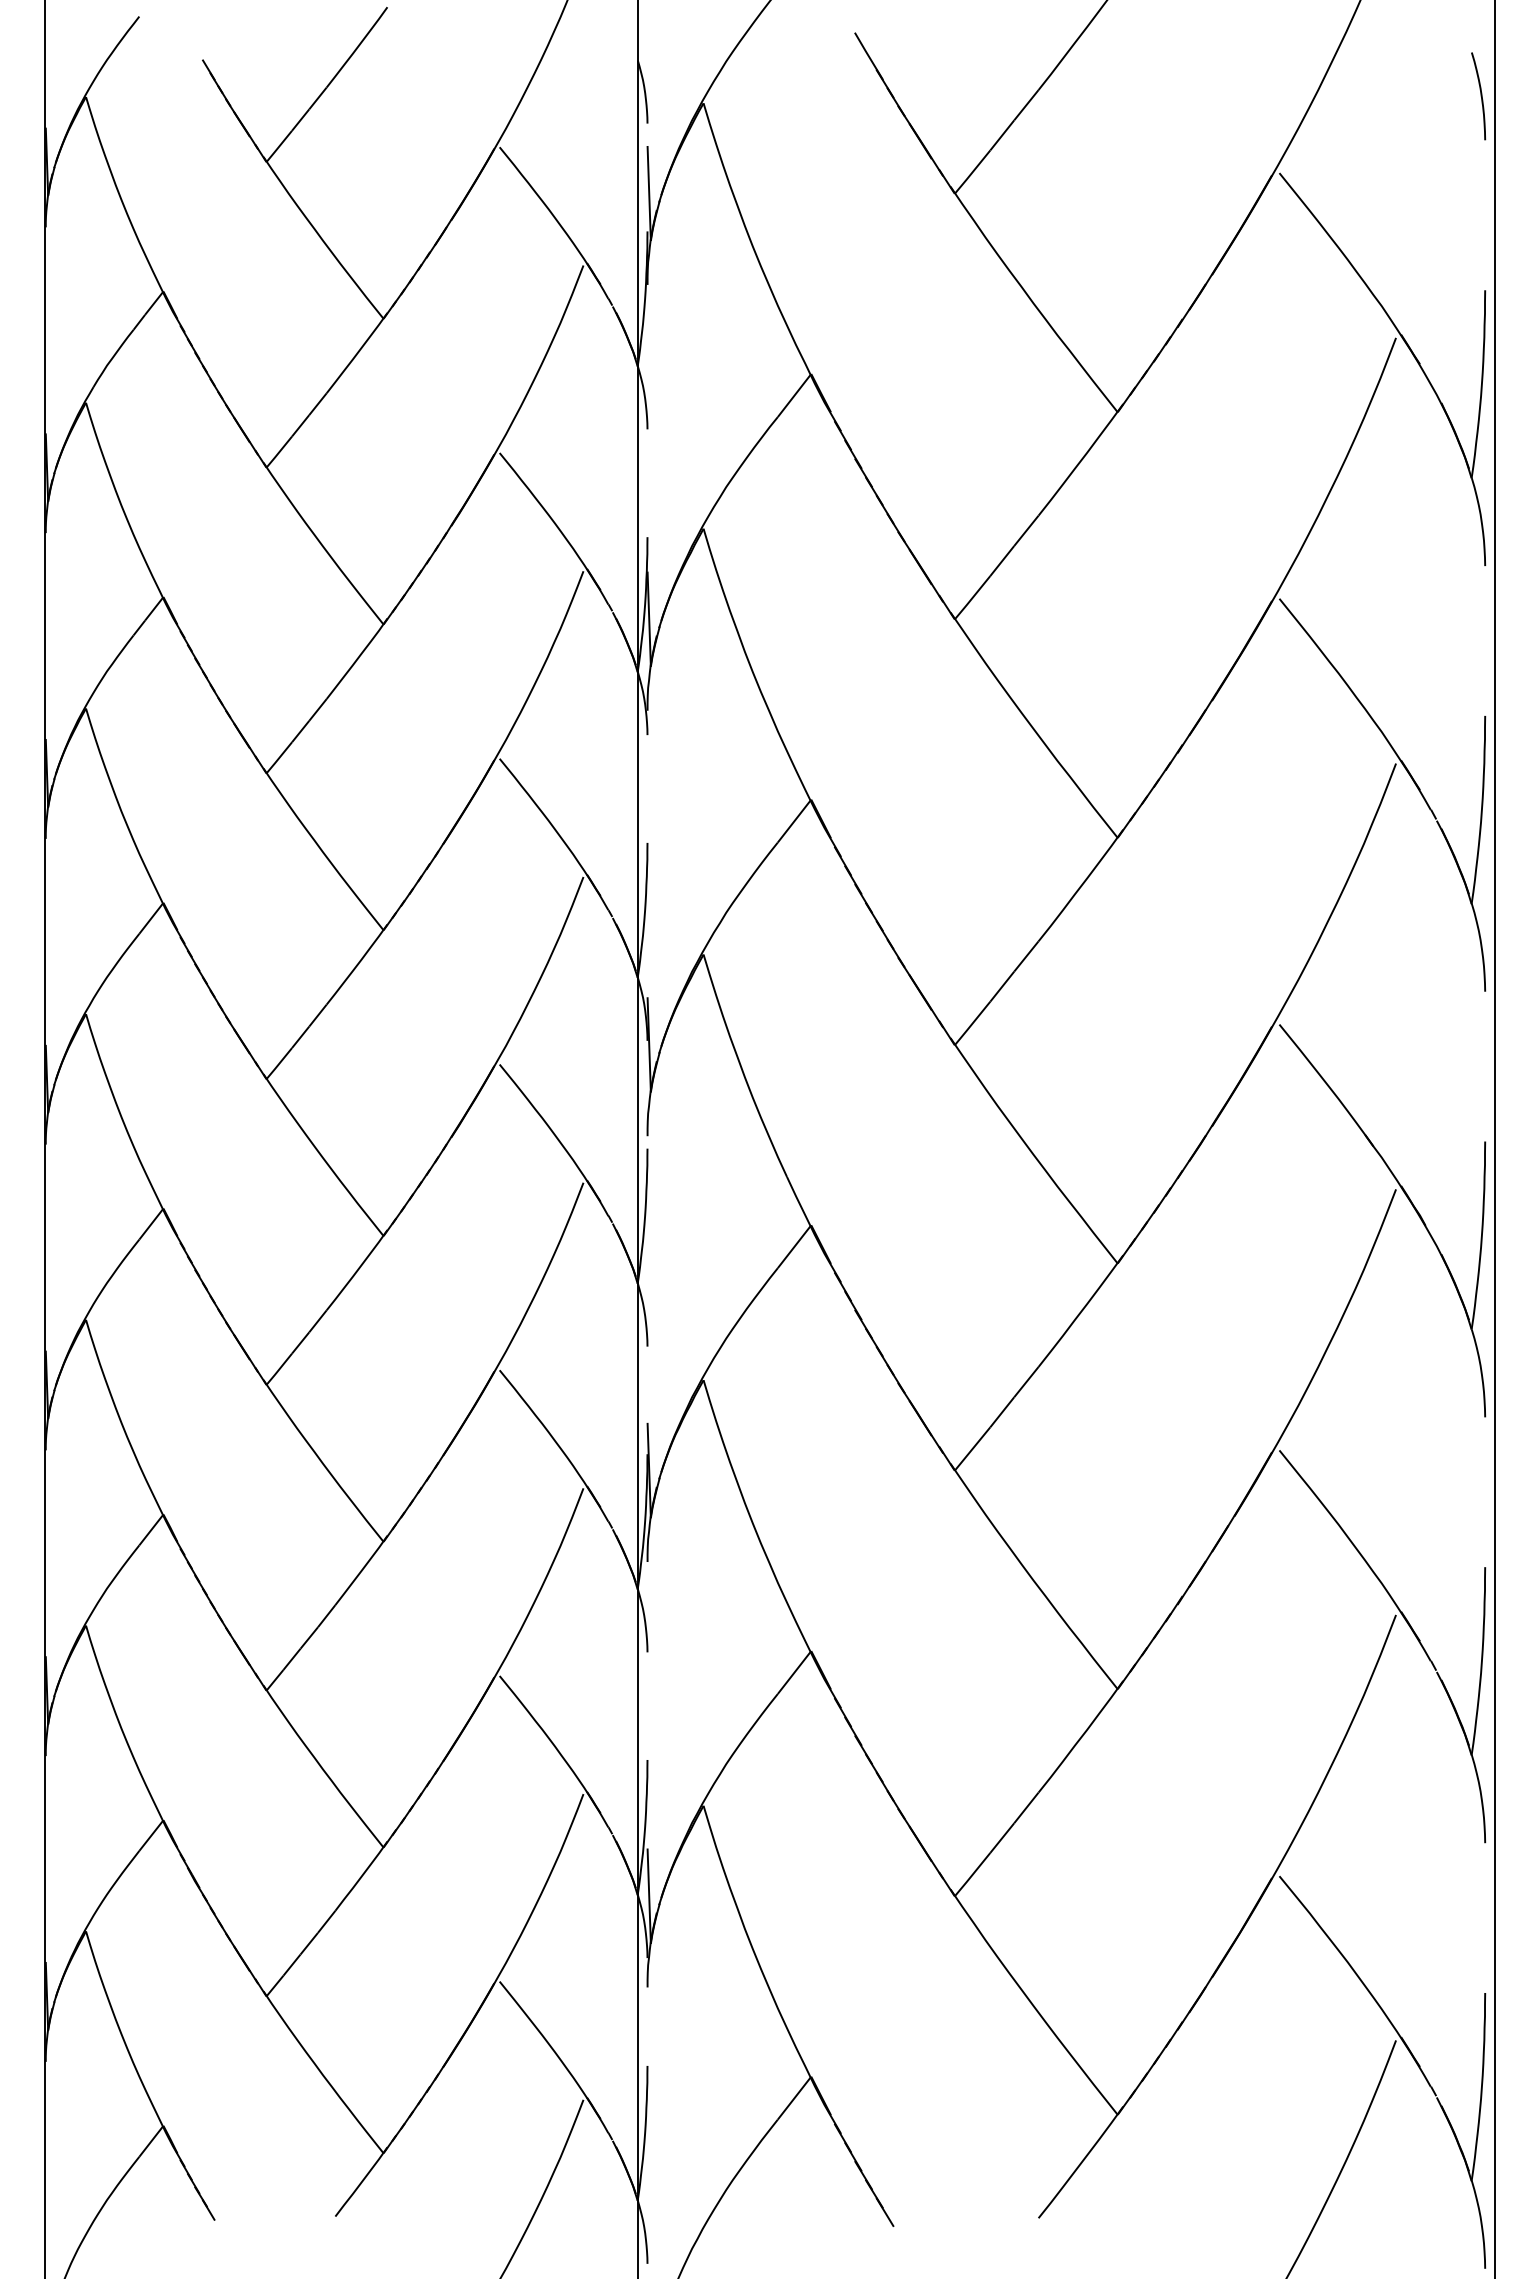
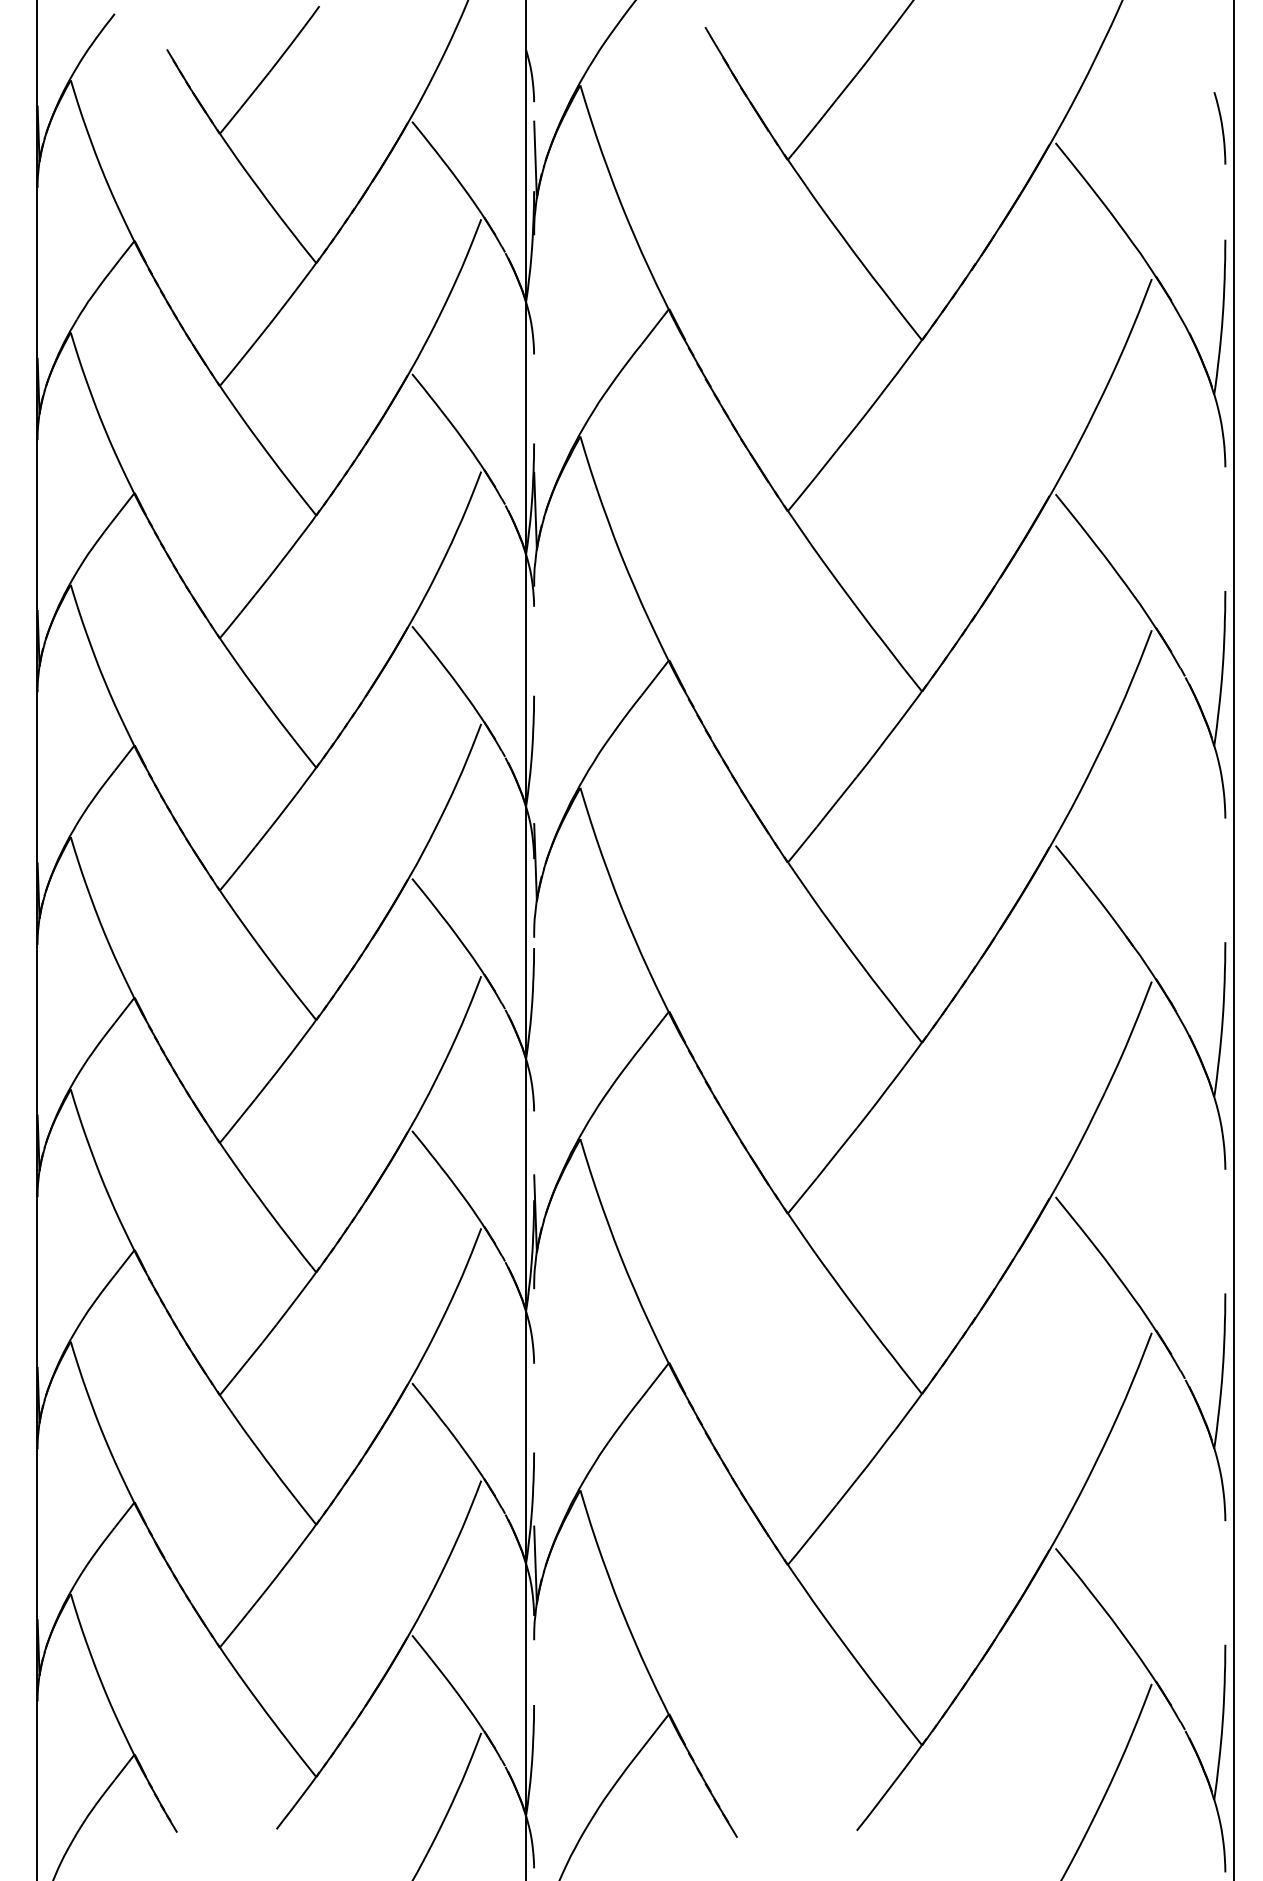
curve: (1480, 96) -> (1221, 128), moved

